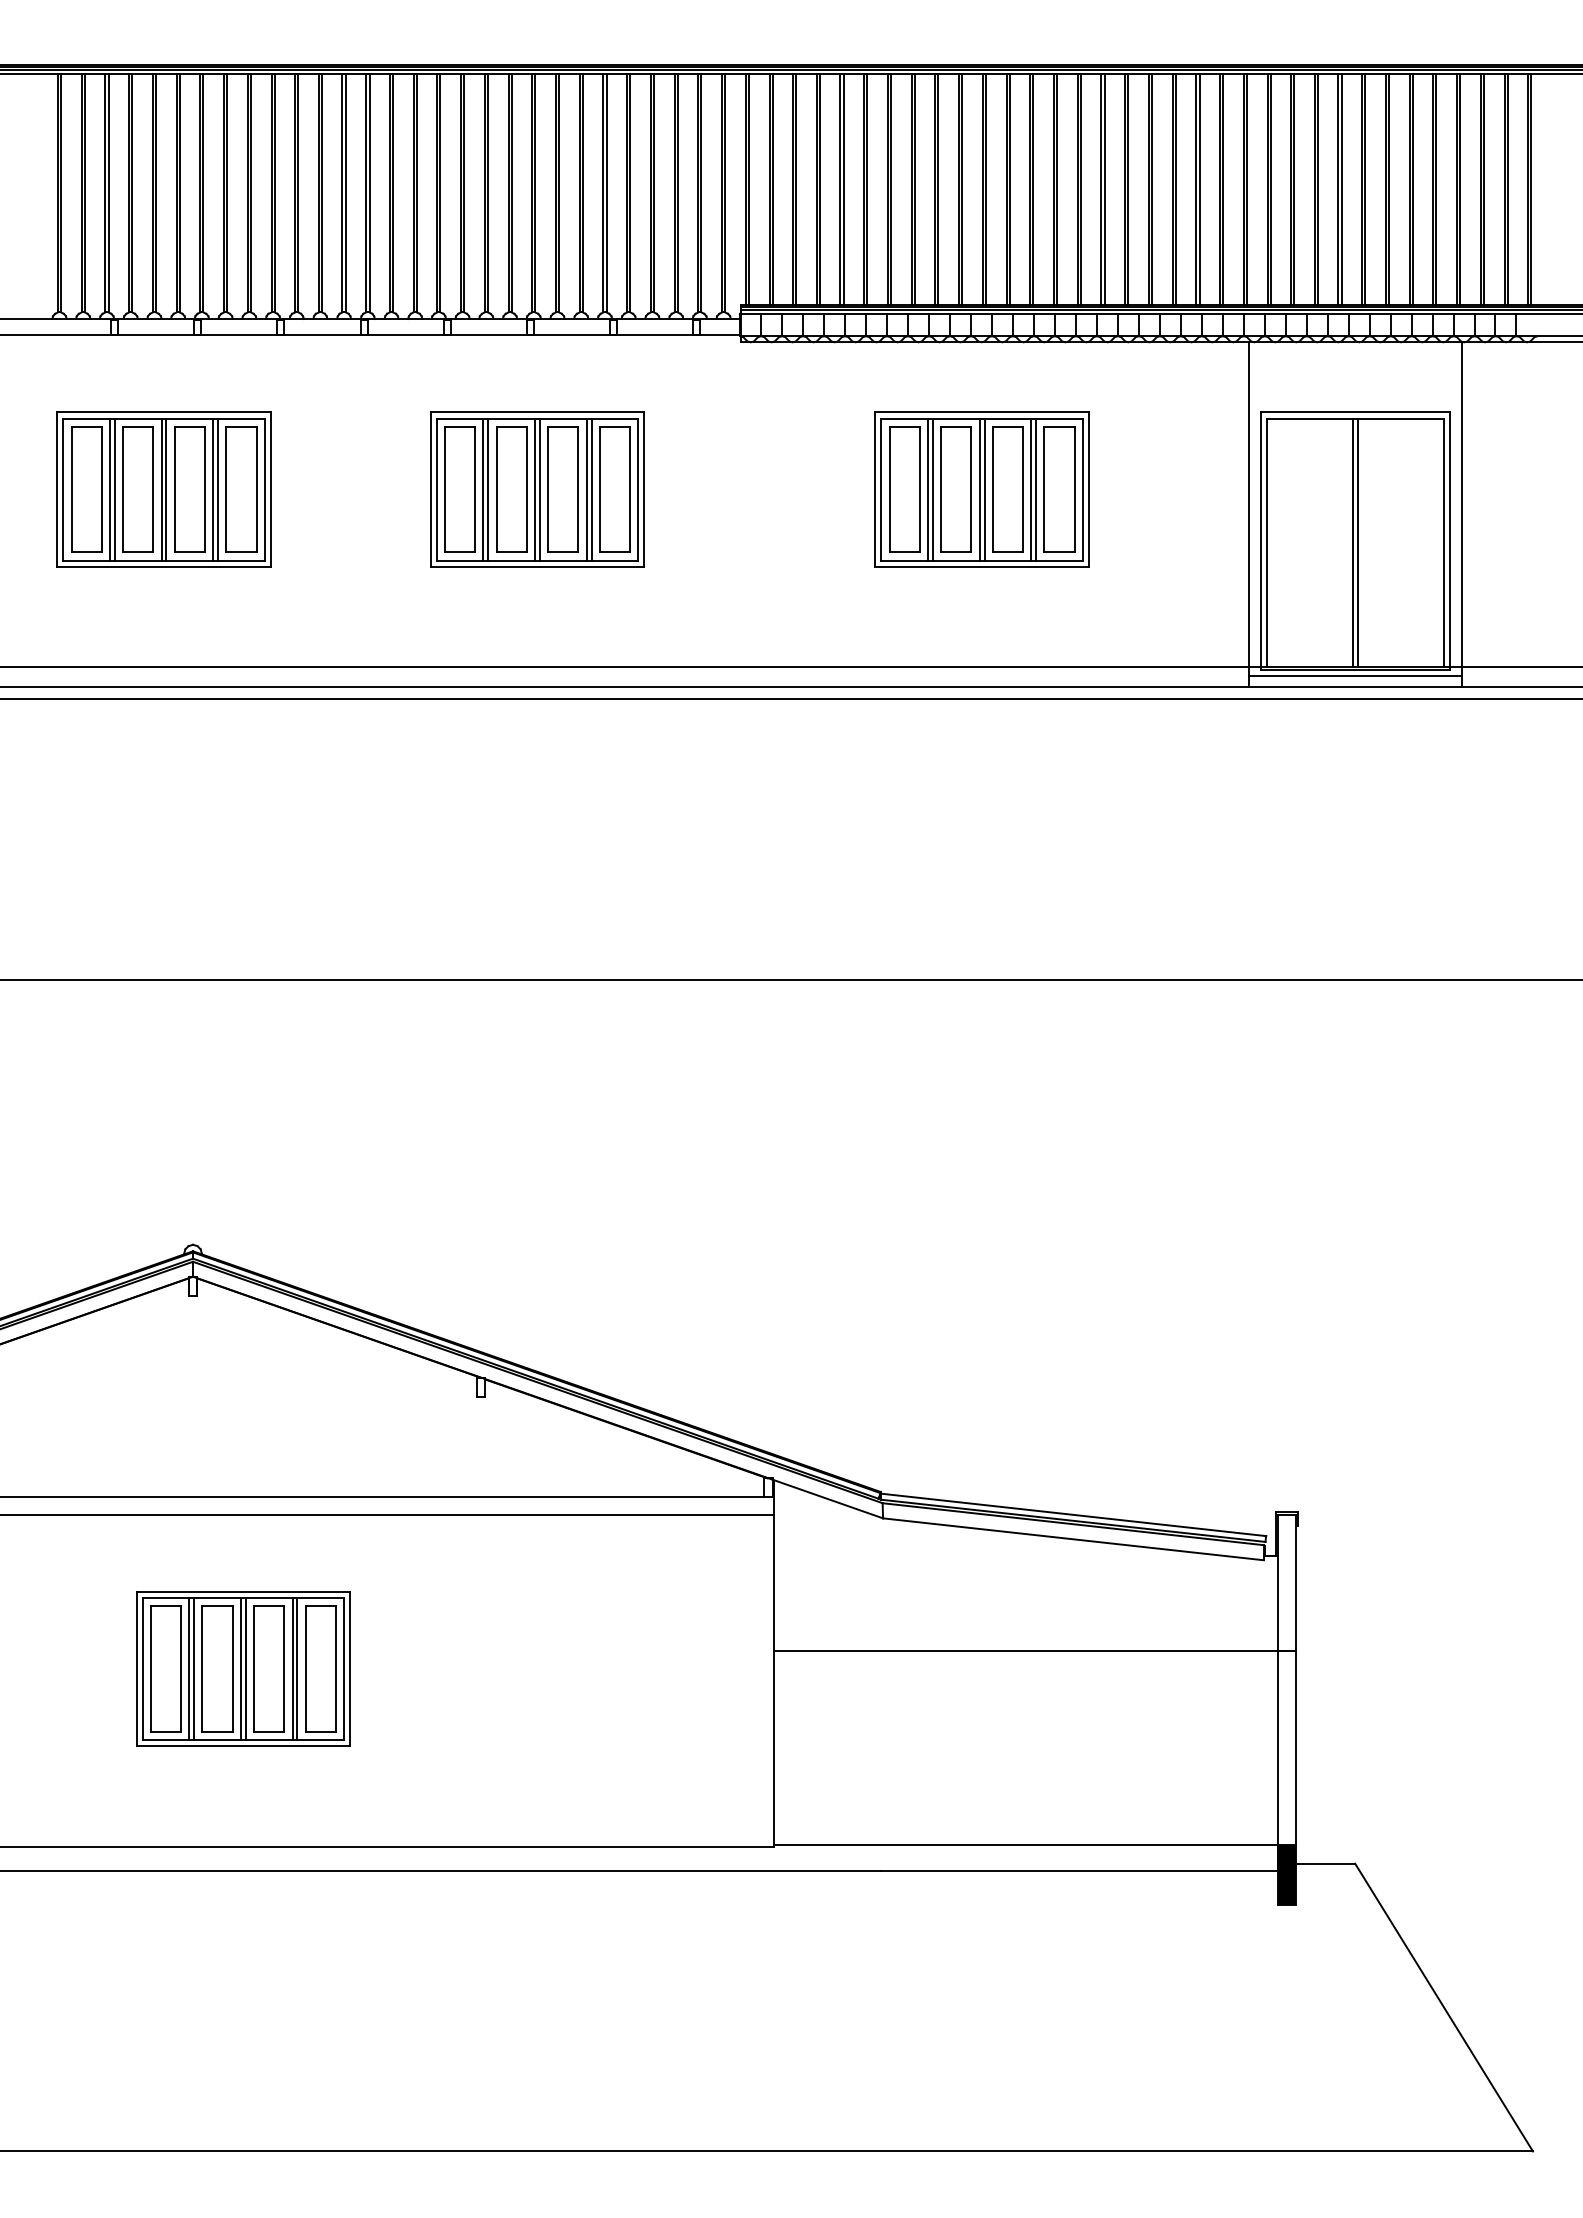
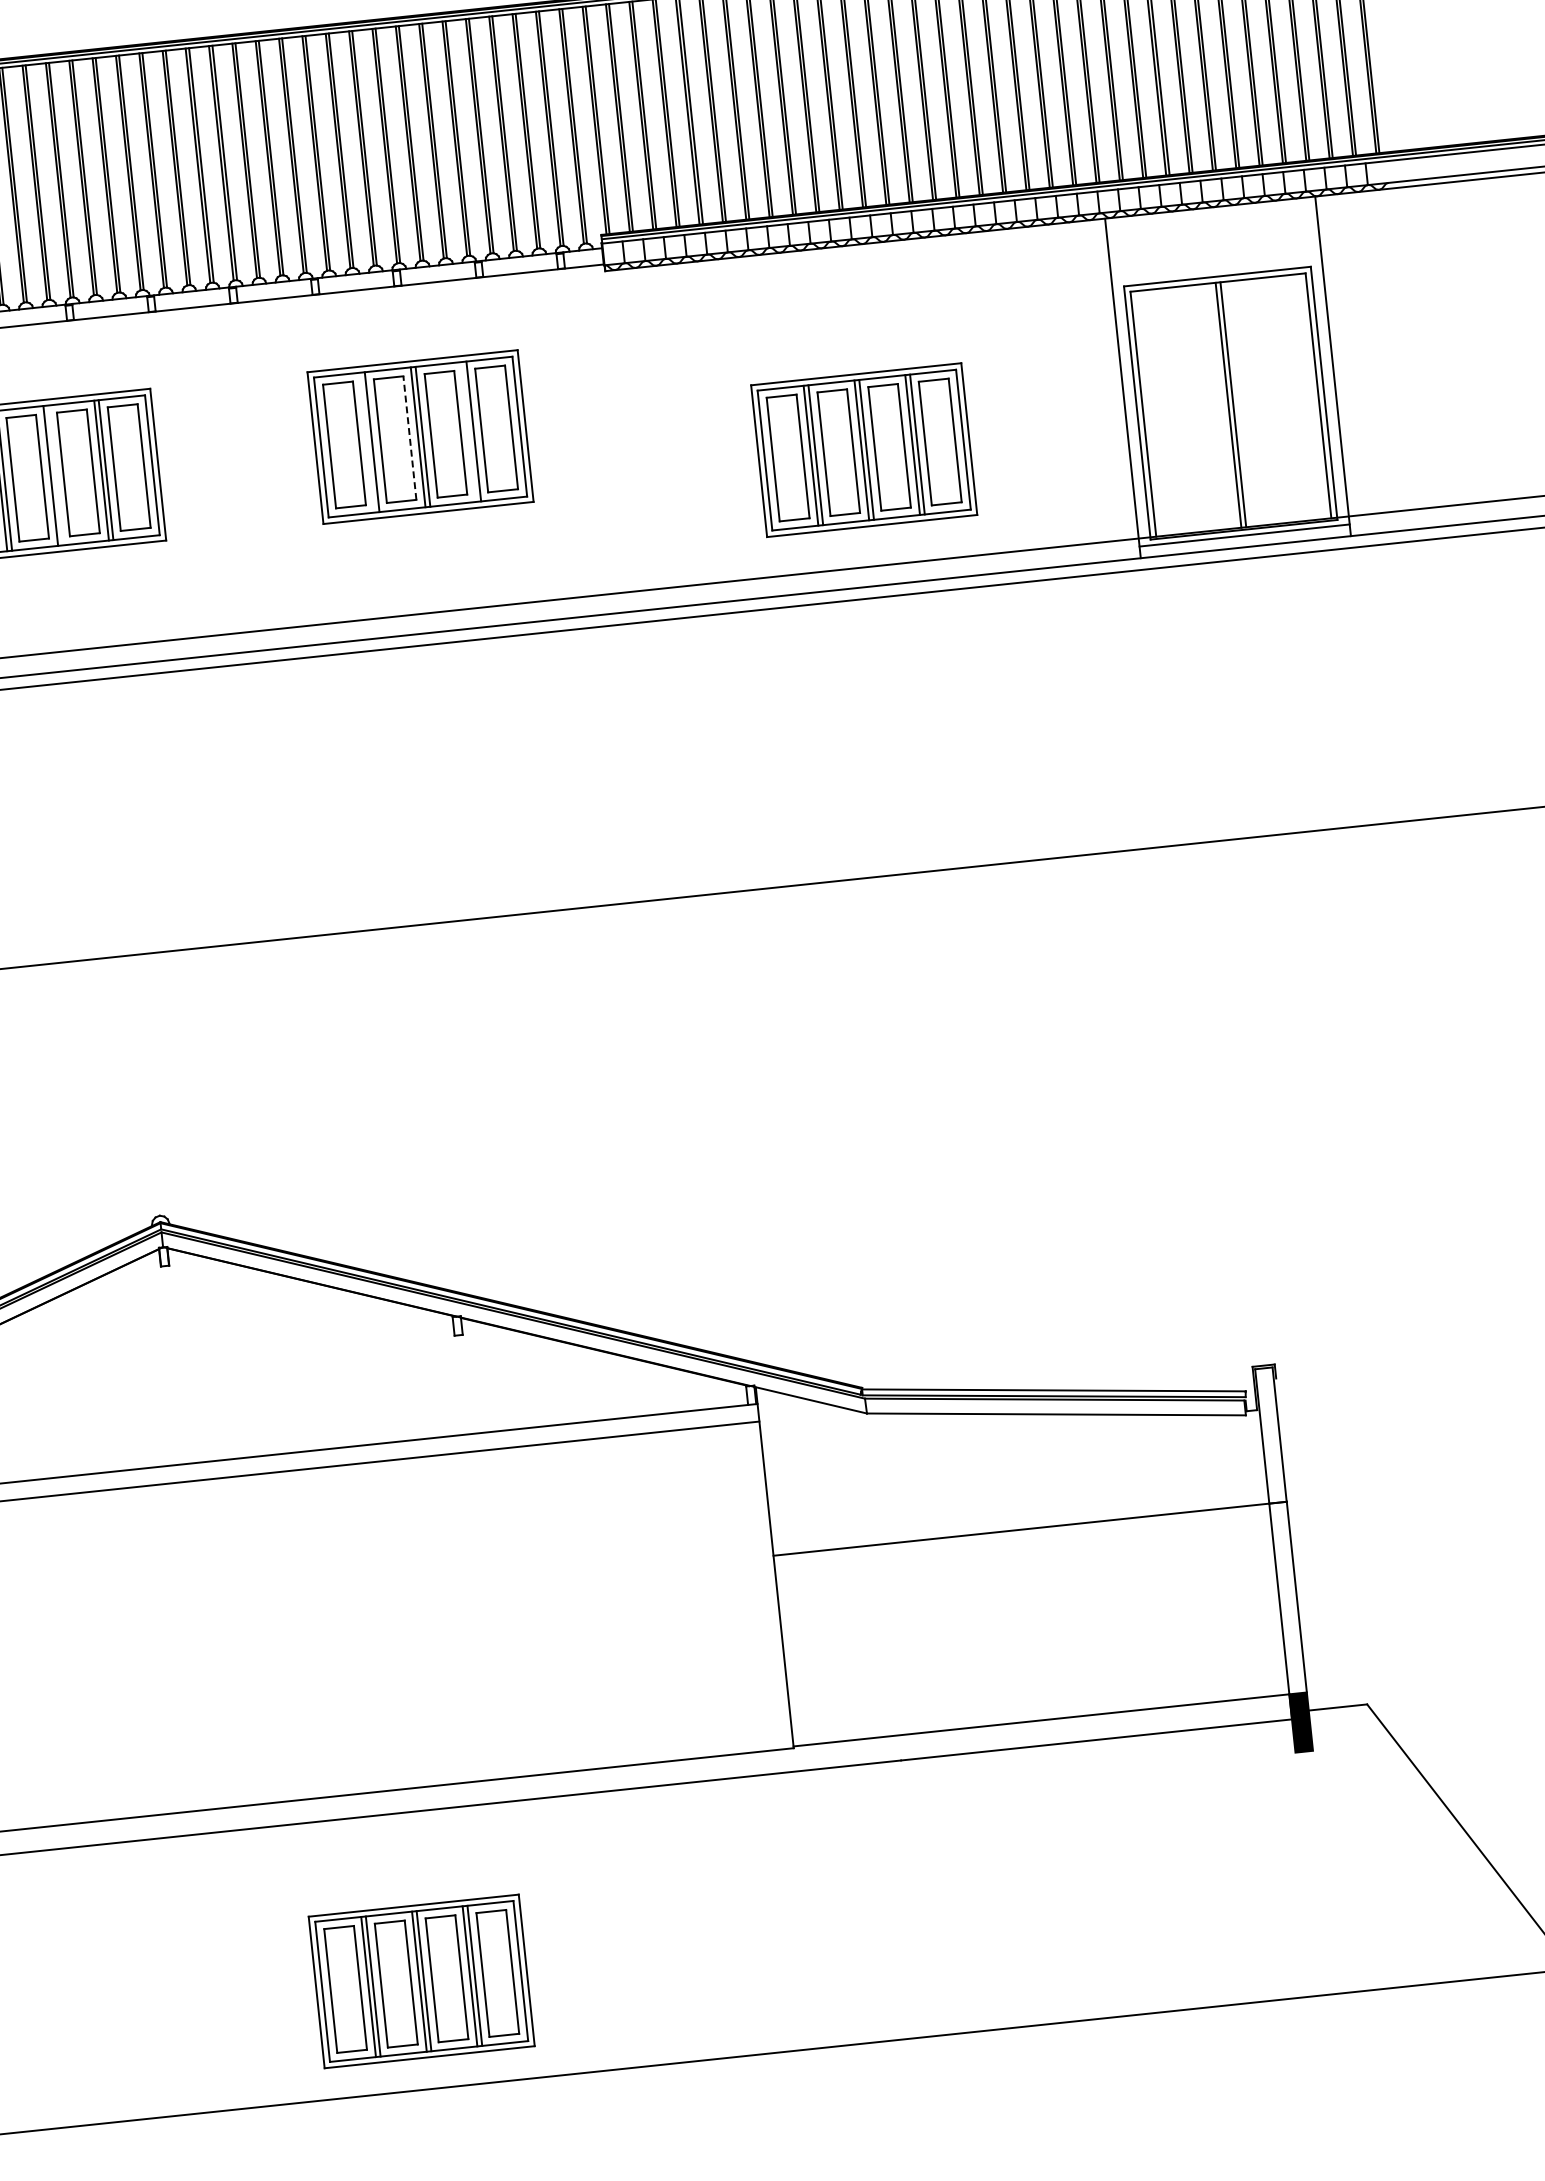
line: (166, 489) -> (55, 475), removed
line: (483, 489) -> (367, 442), removed
line: (526, 489) -> (409, 438), solid -> dashed
line: (586, 489) -> (468, 431), removed
part: (981, 489) -> (863, 450), moved
part: (243, 1668) -> (421, 1980), moved

